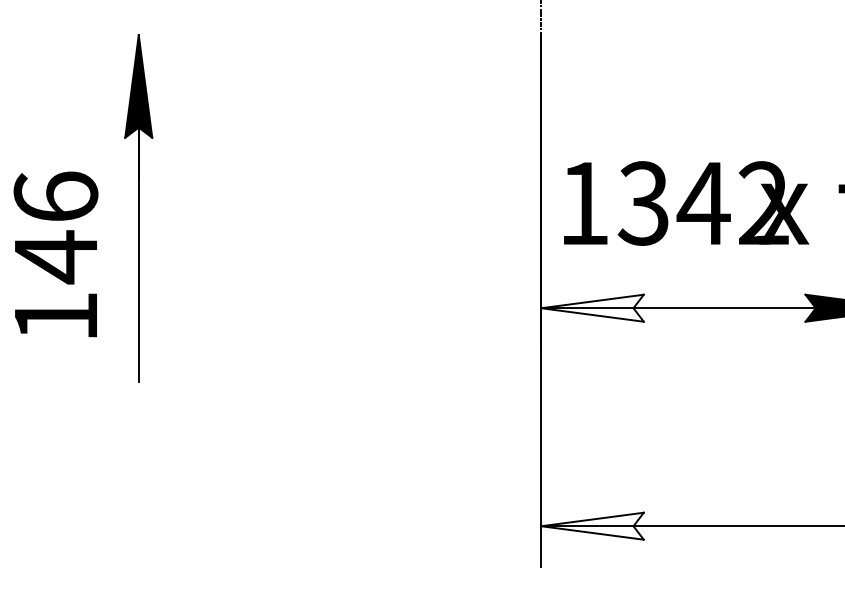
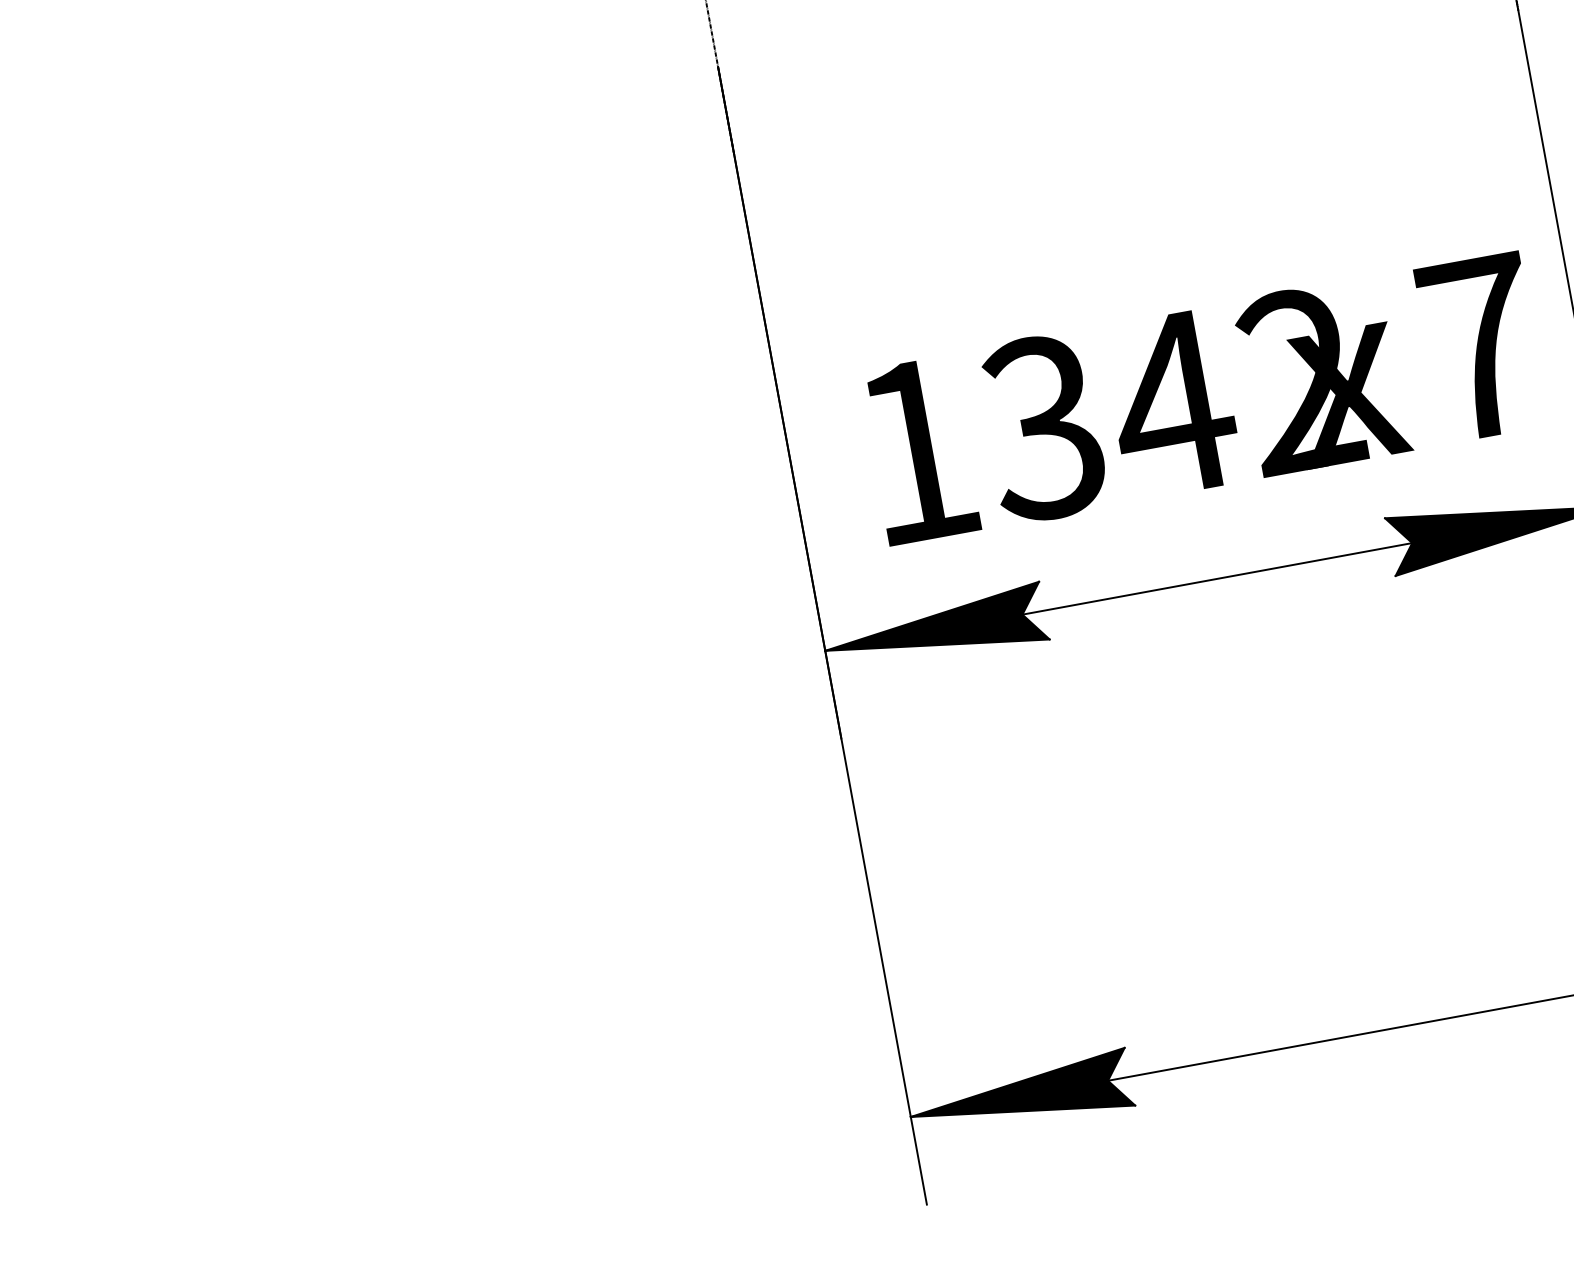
text: (686, 203) -> (1135, 411), moved
fill: (592, 307) -> (934, 629), added
fill: (592, 525) -> (1020, 1095), added

